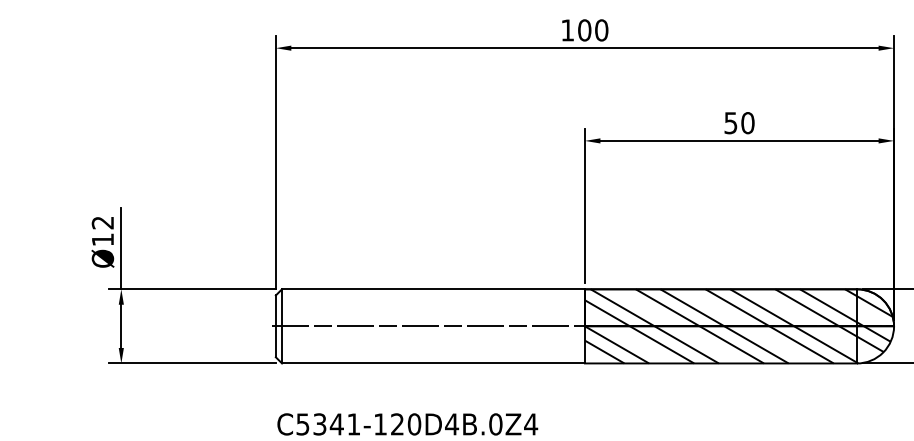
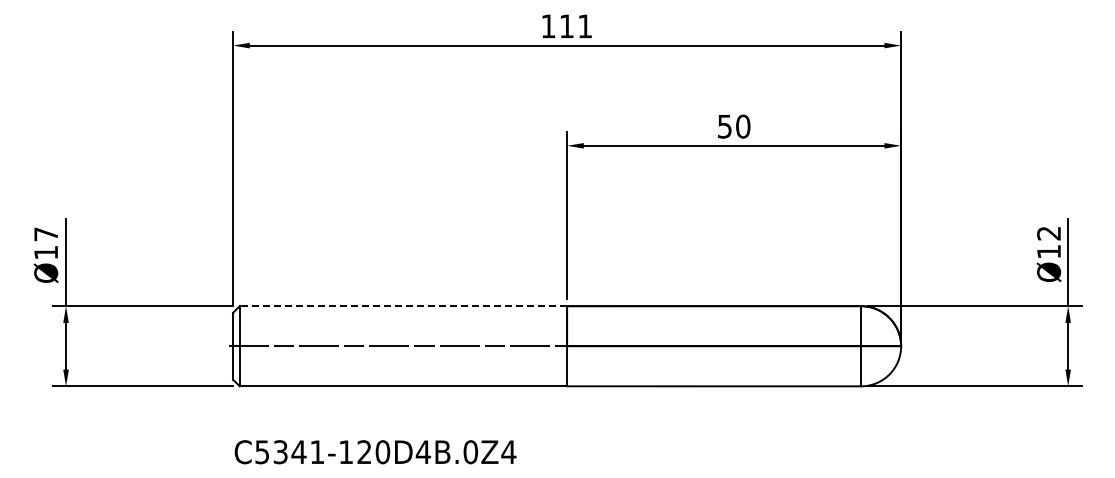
text: (592, 30) -> (575, 26), 100 -> 111
text: (102, 222) -> (45, 234), Ø12 -> Ø17
line: (433, 289) -> (403, 306), solid -> dashed
hatch: (738, 326) -> (733, 346), removed

